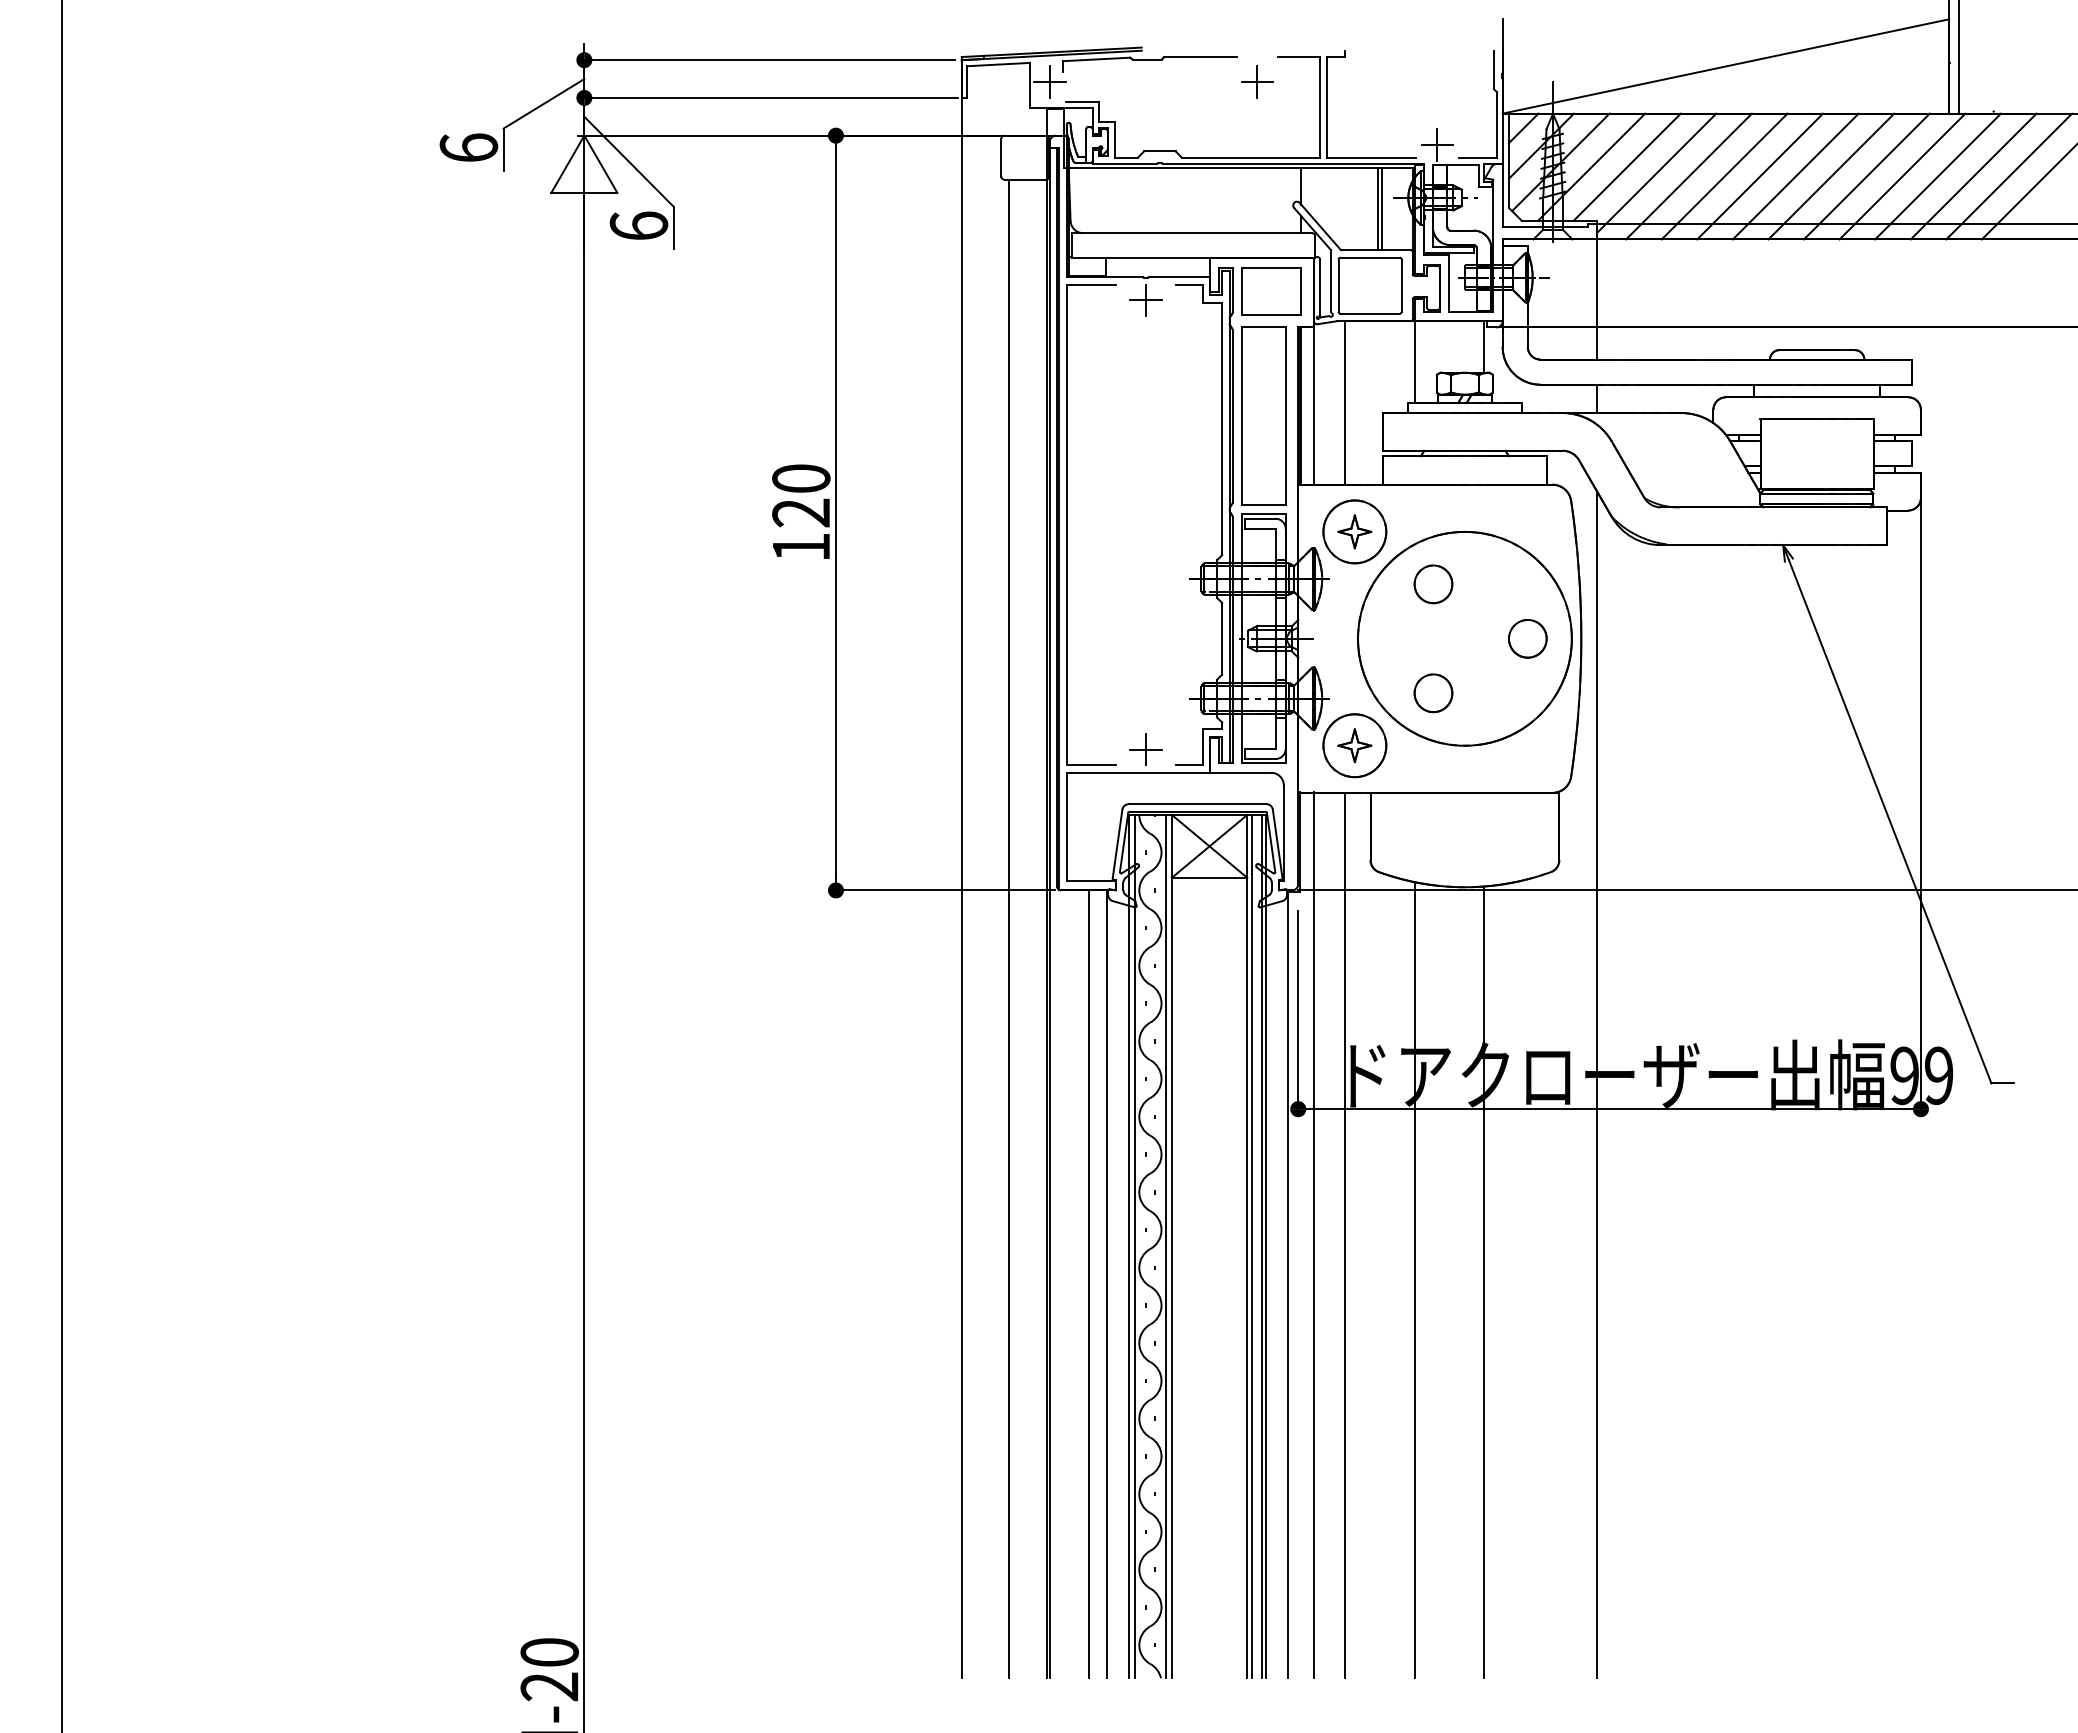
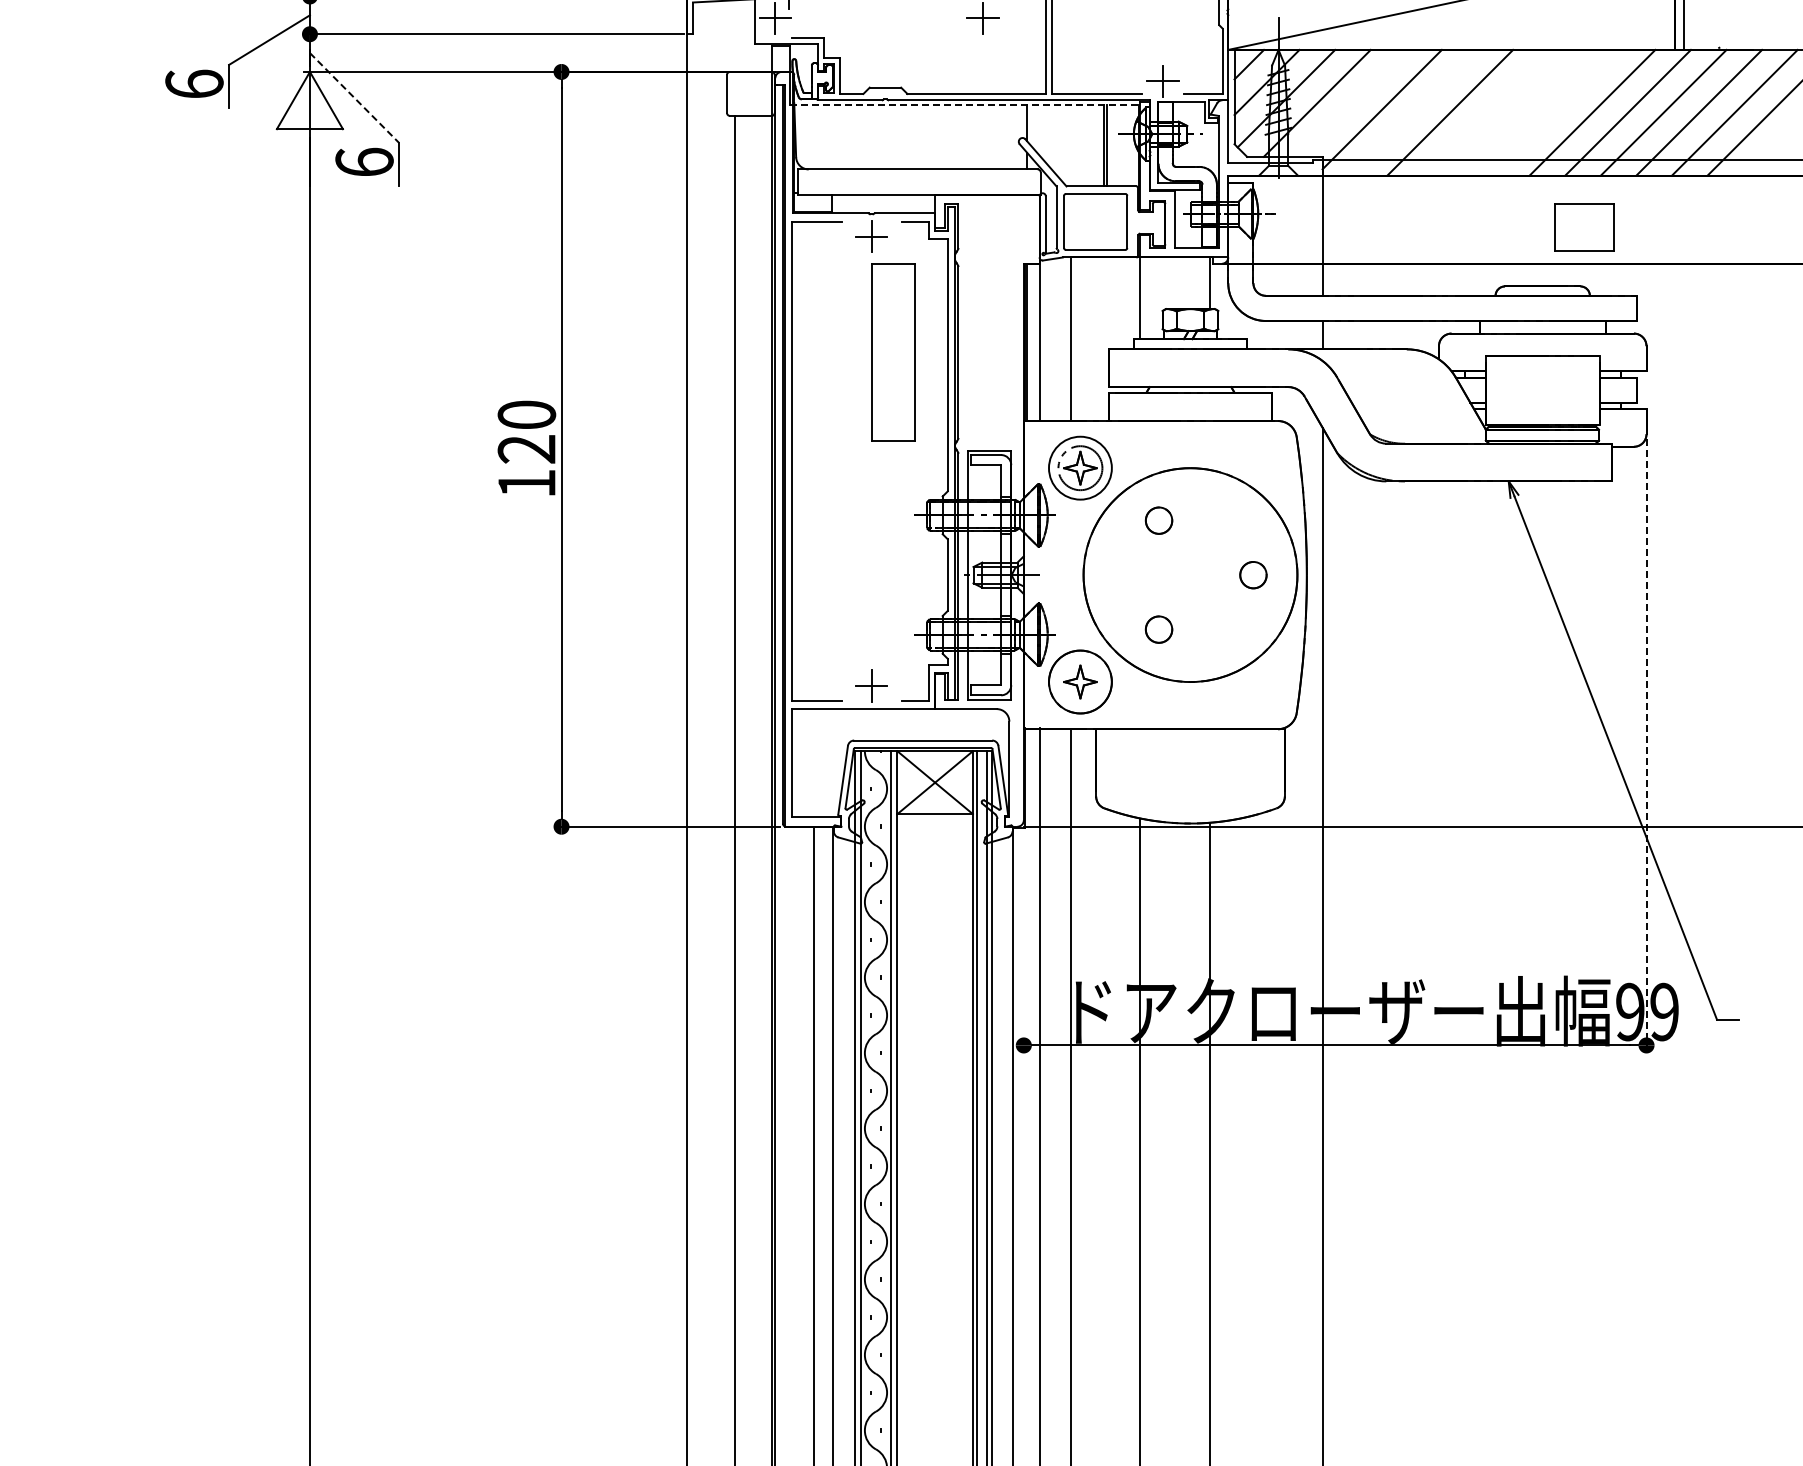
line: (629, 162) -> (355, 98), solid -> dashed
line: (1626, 166) -> (1352, 102), removed
line: (1238, 168) -> (964, 104), solid -> dashed
line: (1688, 176) -> (1414, 112), removed
line: (1760, 176) -> (1486, 112), removed
line: (1795, 176) -> (1521, 112), removed
line: (1831, 176) -> (1557, 112), removed
part: (1271, 291) -> (1584, 227), moved
part: (1263, 415) -> (893, 351), moved
circle: (1354, 531) -> (1080, 467), size x0.7
part: (1433, 584) -> (1159, 520), size x0.7
circle: (1527, 638) -> (1253, 574), size x0.7
part: (1433, 693) -> (1159, 629), size x0.7
line: (1920, 803) -> (1646, 739), solid -> dashed
line: (1298, 1012) -> (1024, 948), removed

